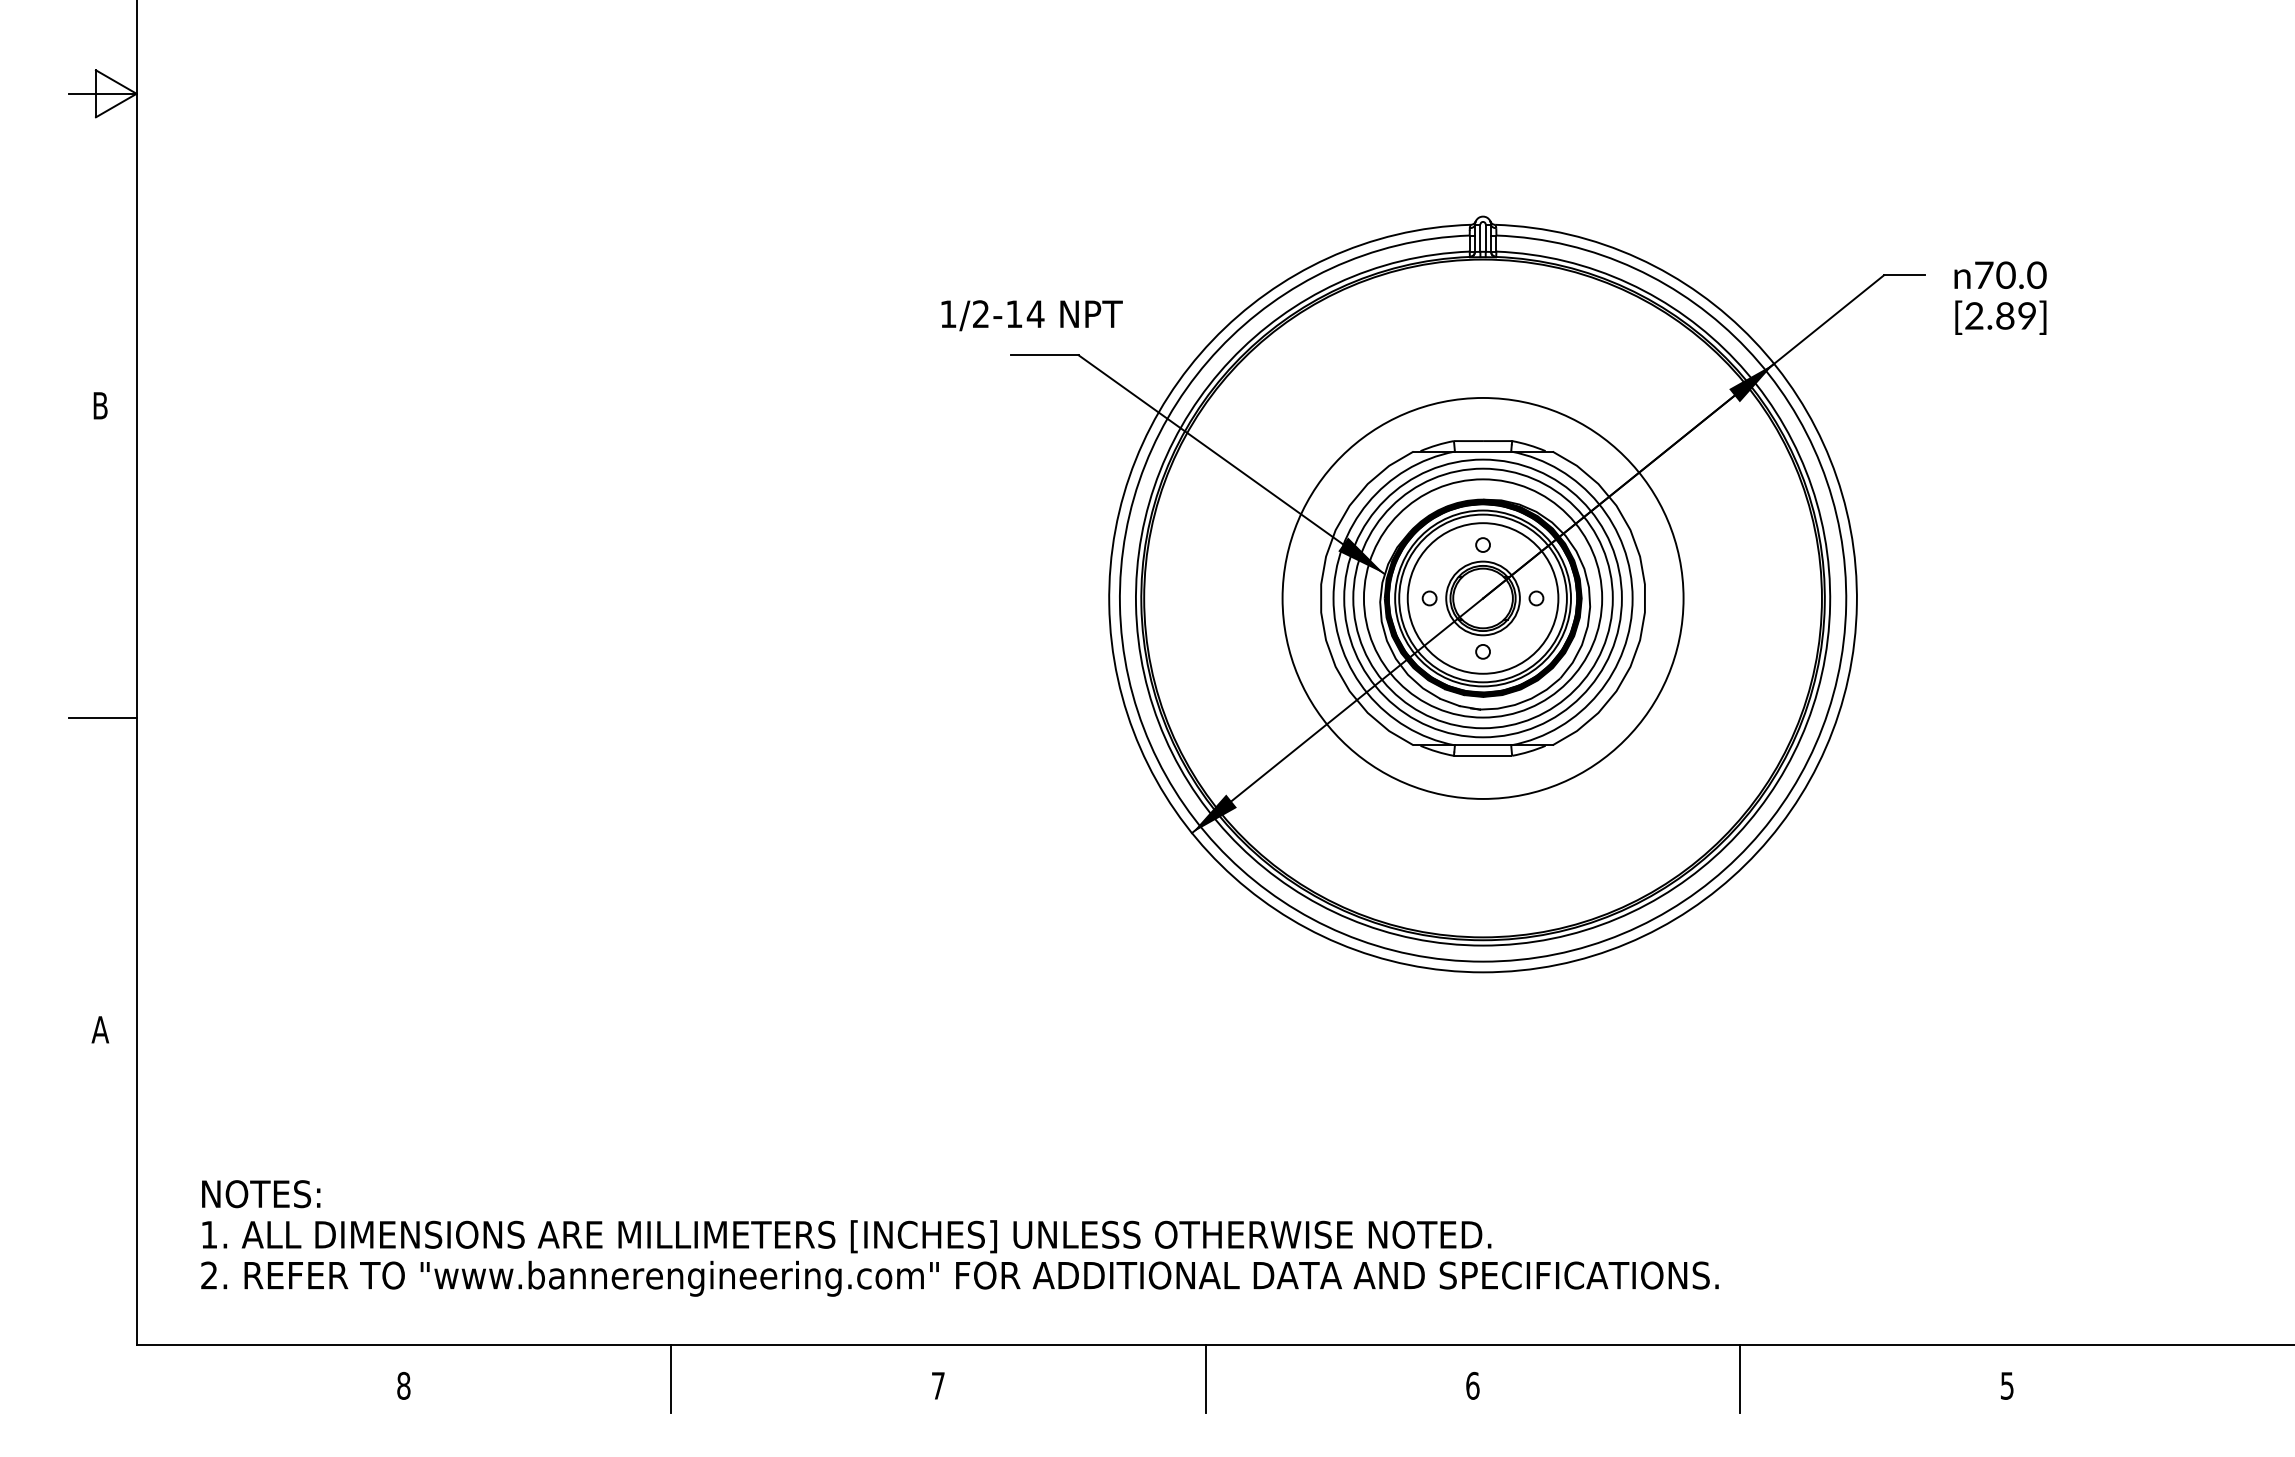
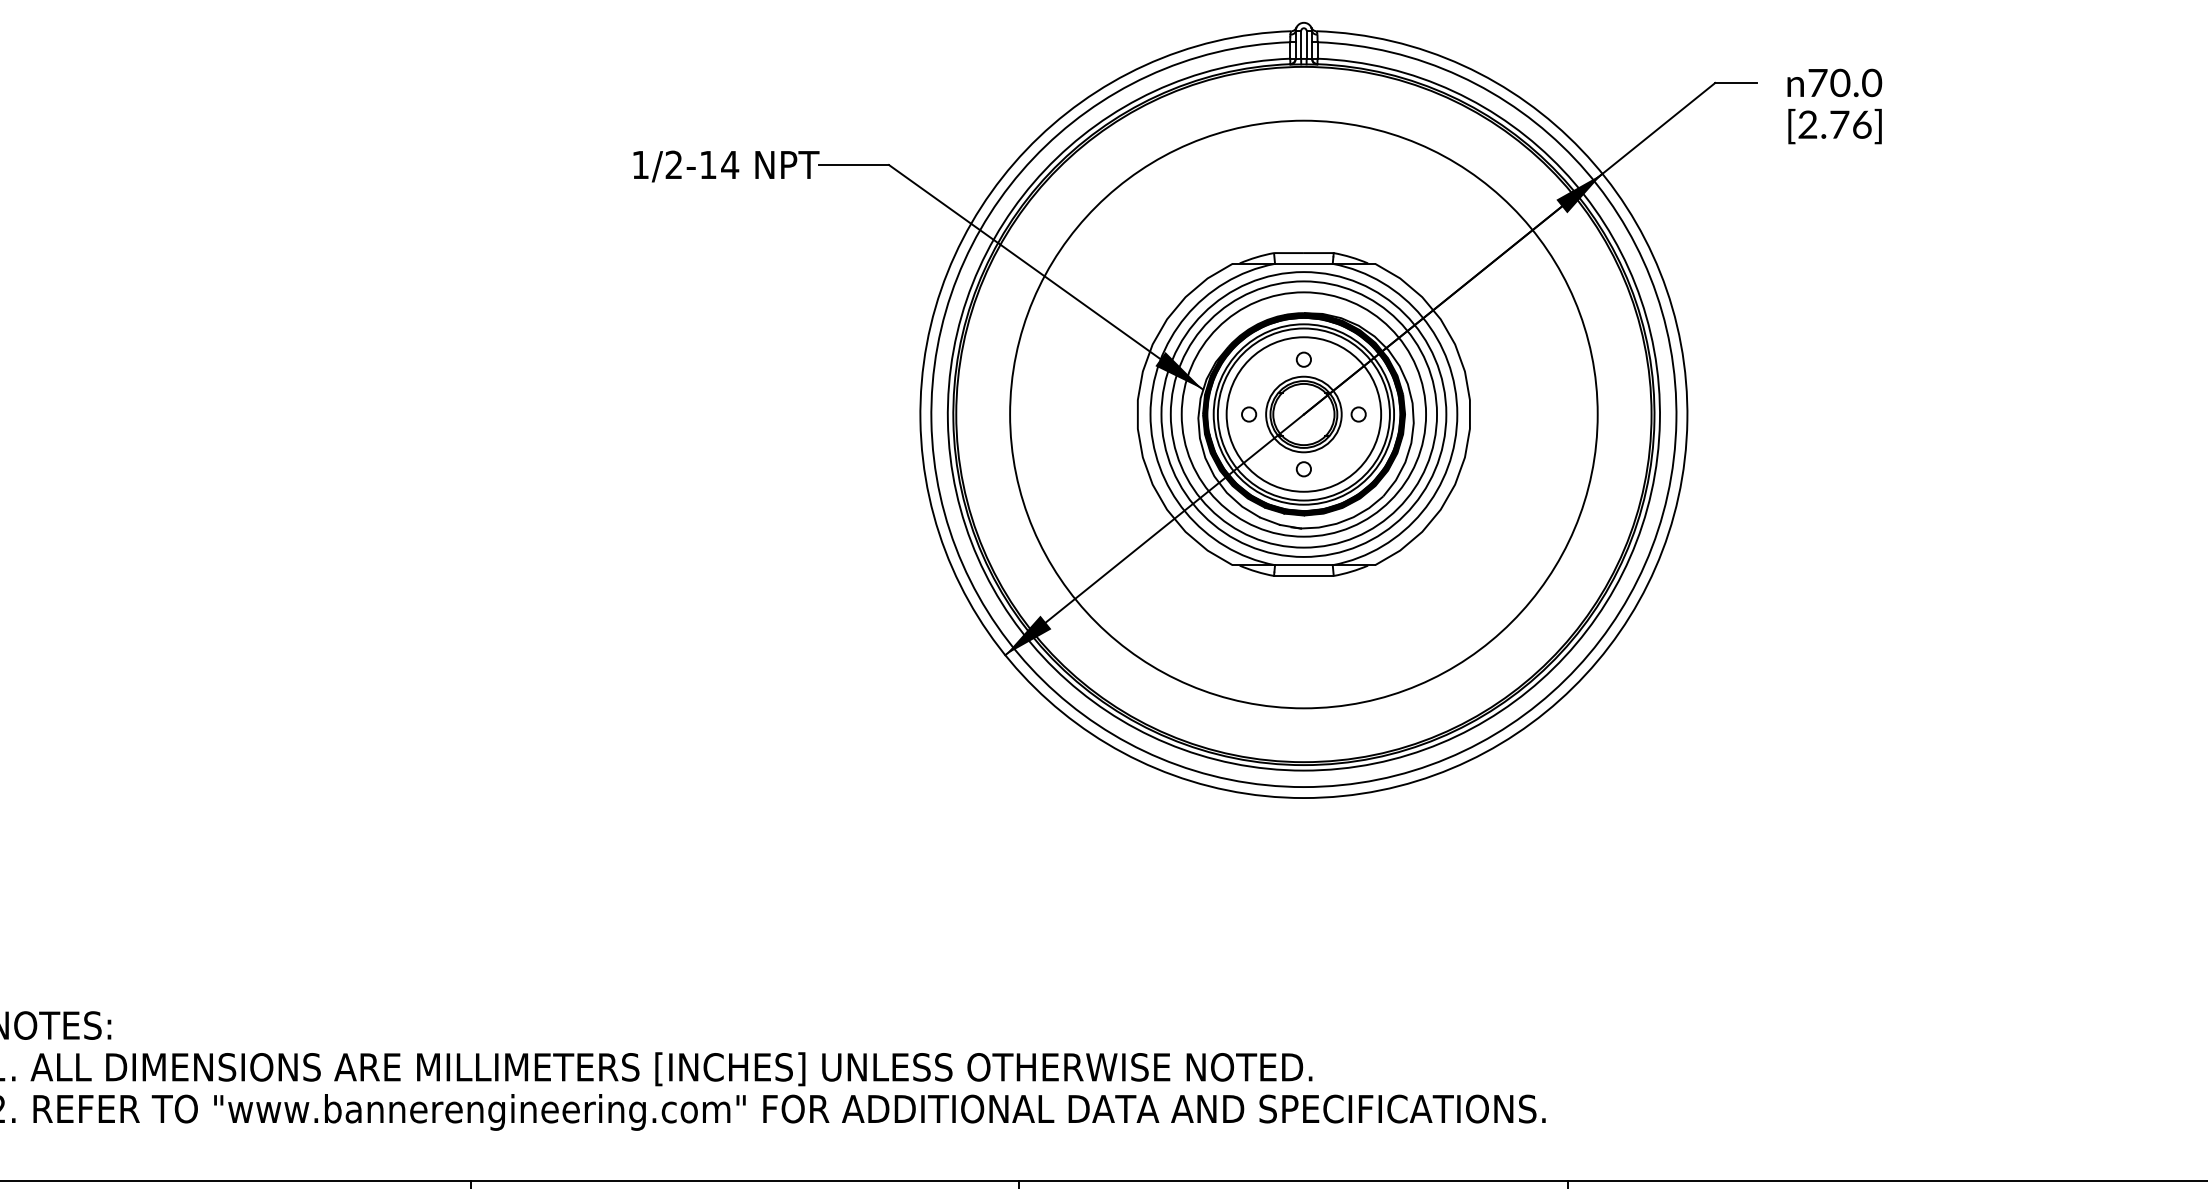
text: (1031, 315) -> (725, 166), moved
text: (2016, 315) -> (1851, 124), [2.89] -> [2.76]
circle: (1482, 598) -> (1303, 414), size x1.43

